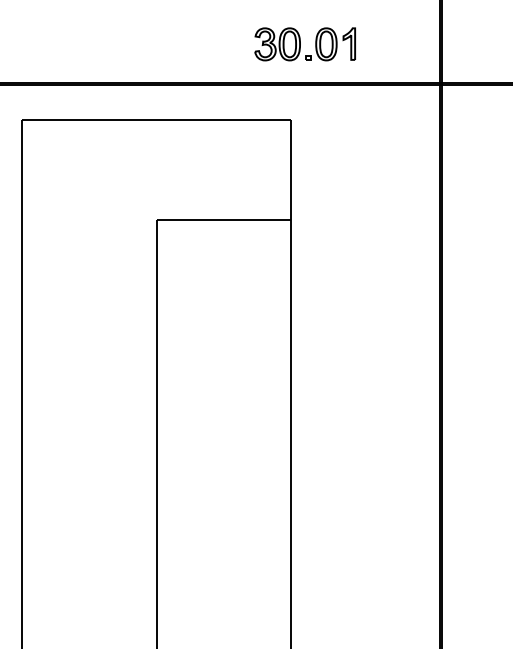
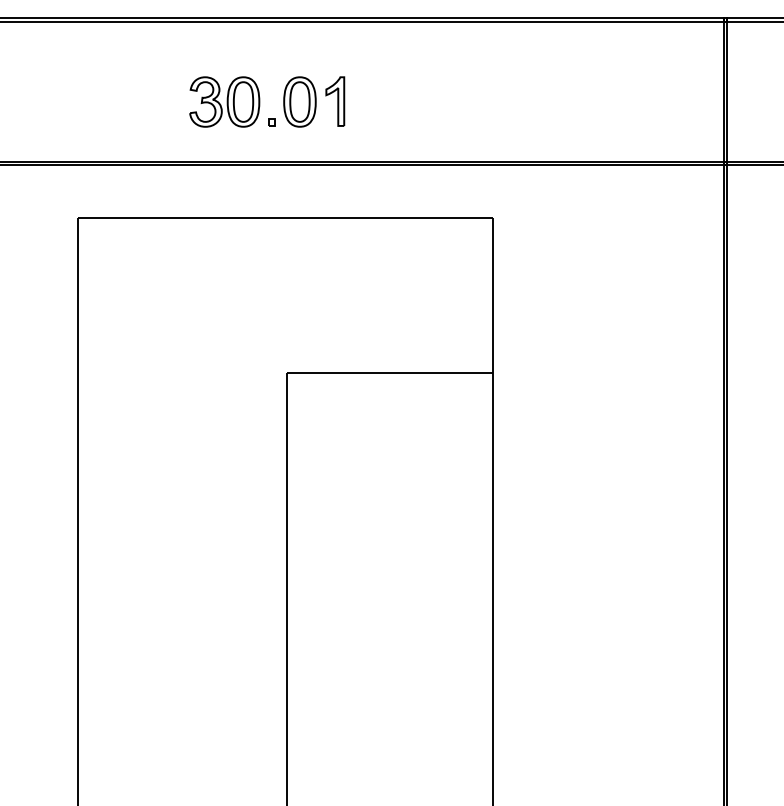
part: (304, 44) -> (266, 102), moved

